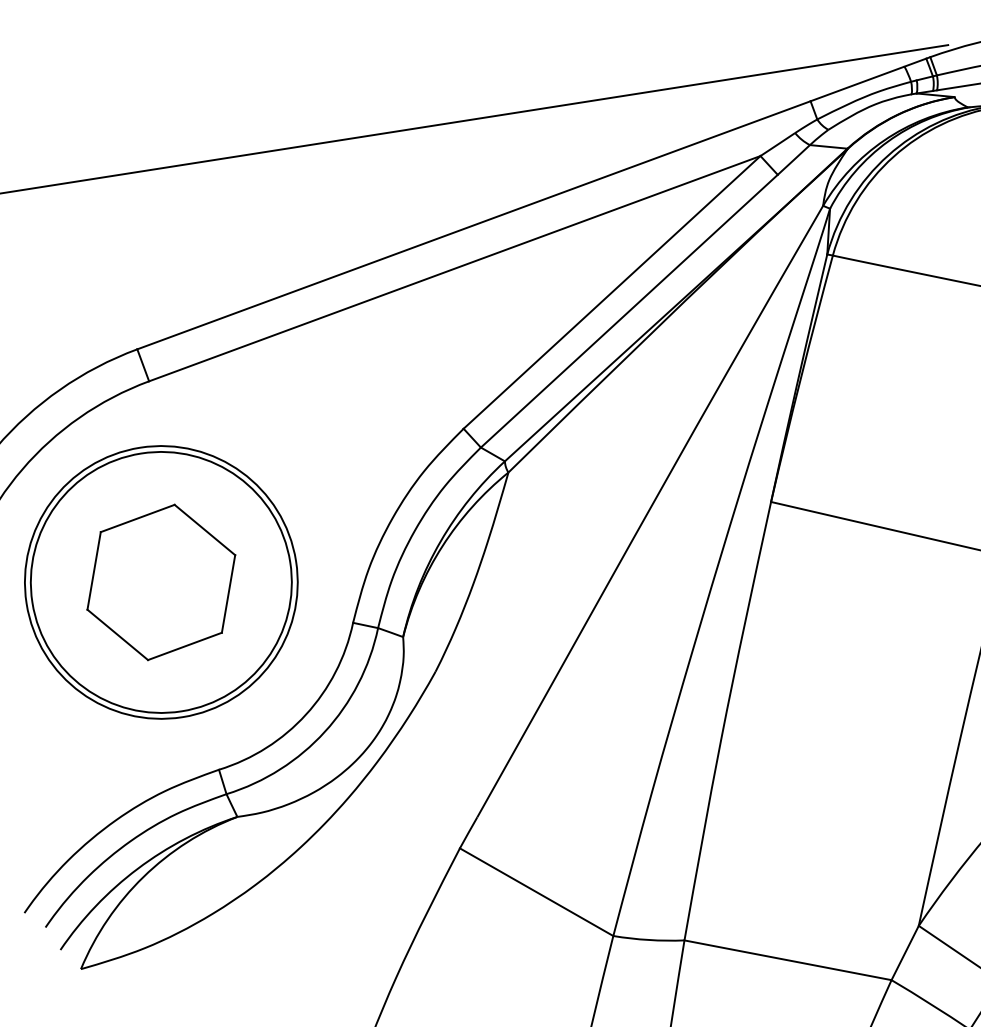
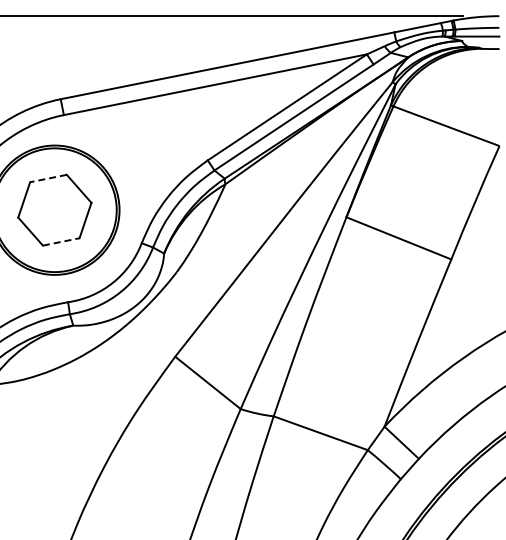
line: (137, 518) -> (48, 178), solid -> dashed
line: (185, 645) -> (61, 241), solid -> dashed

